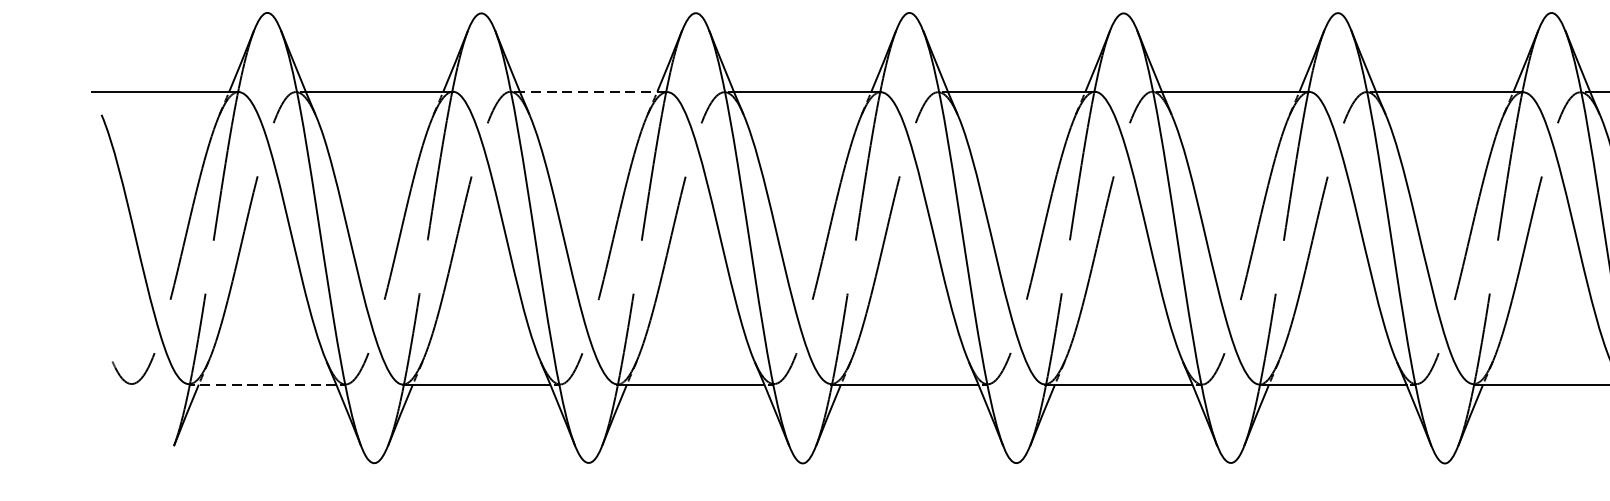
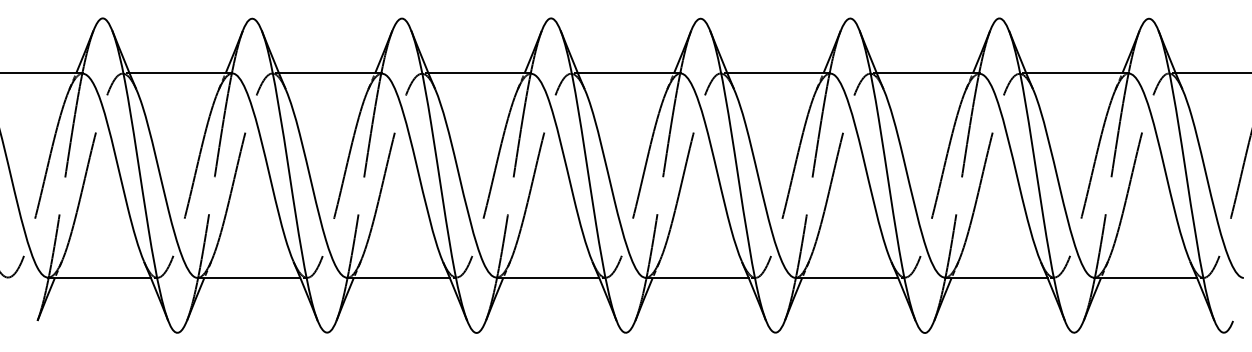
line: (592, 91) -> (329, 73), dashed -> solid
line: (262, 383) -> (99, 277), dashed -> solid

